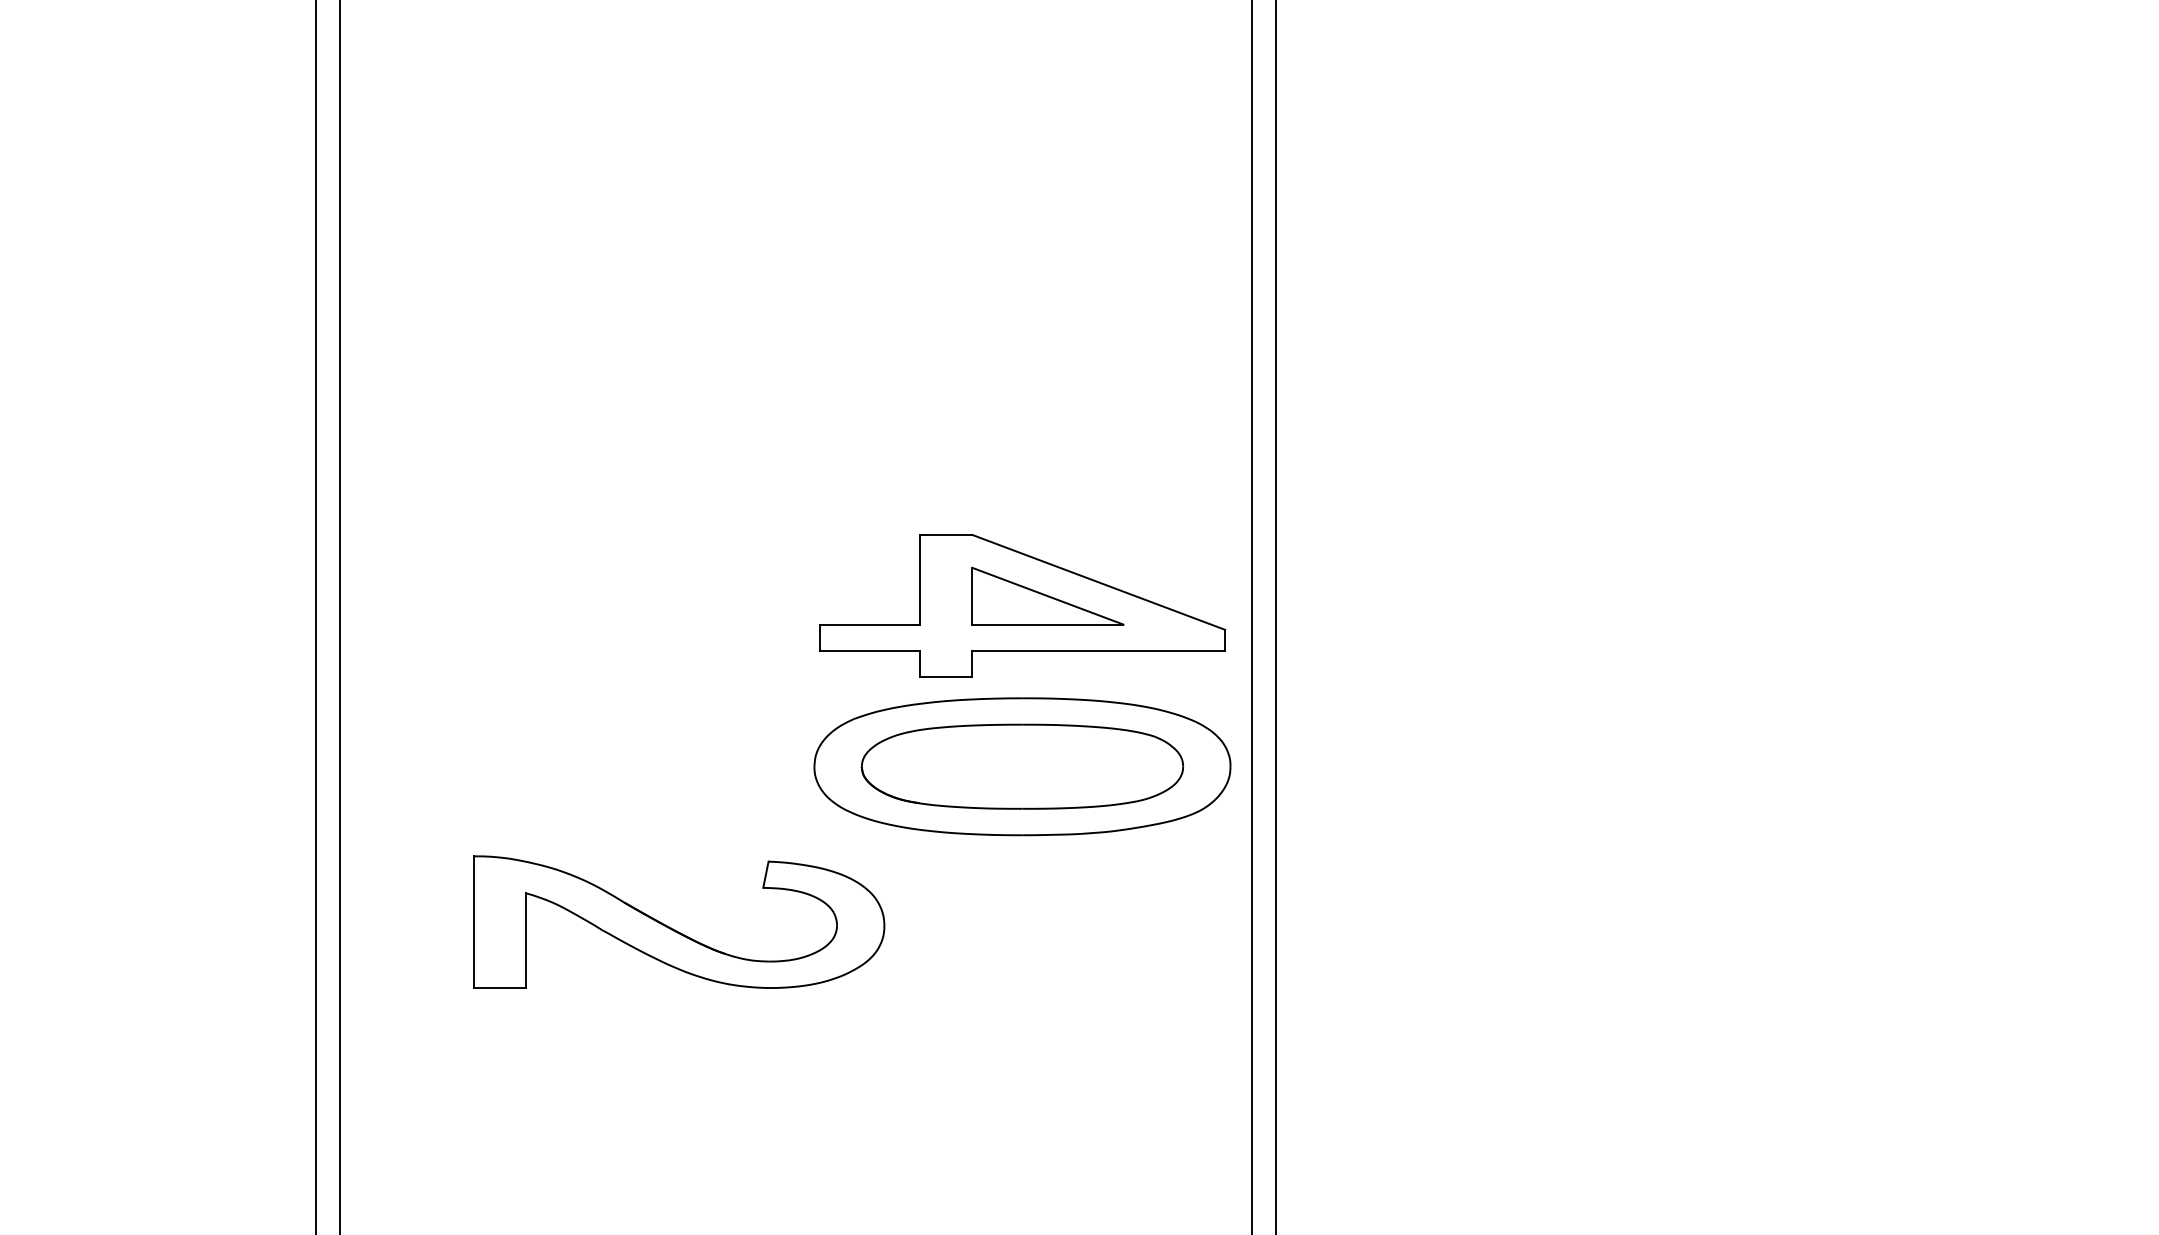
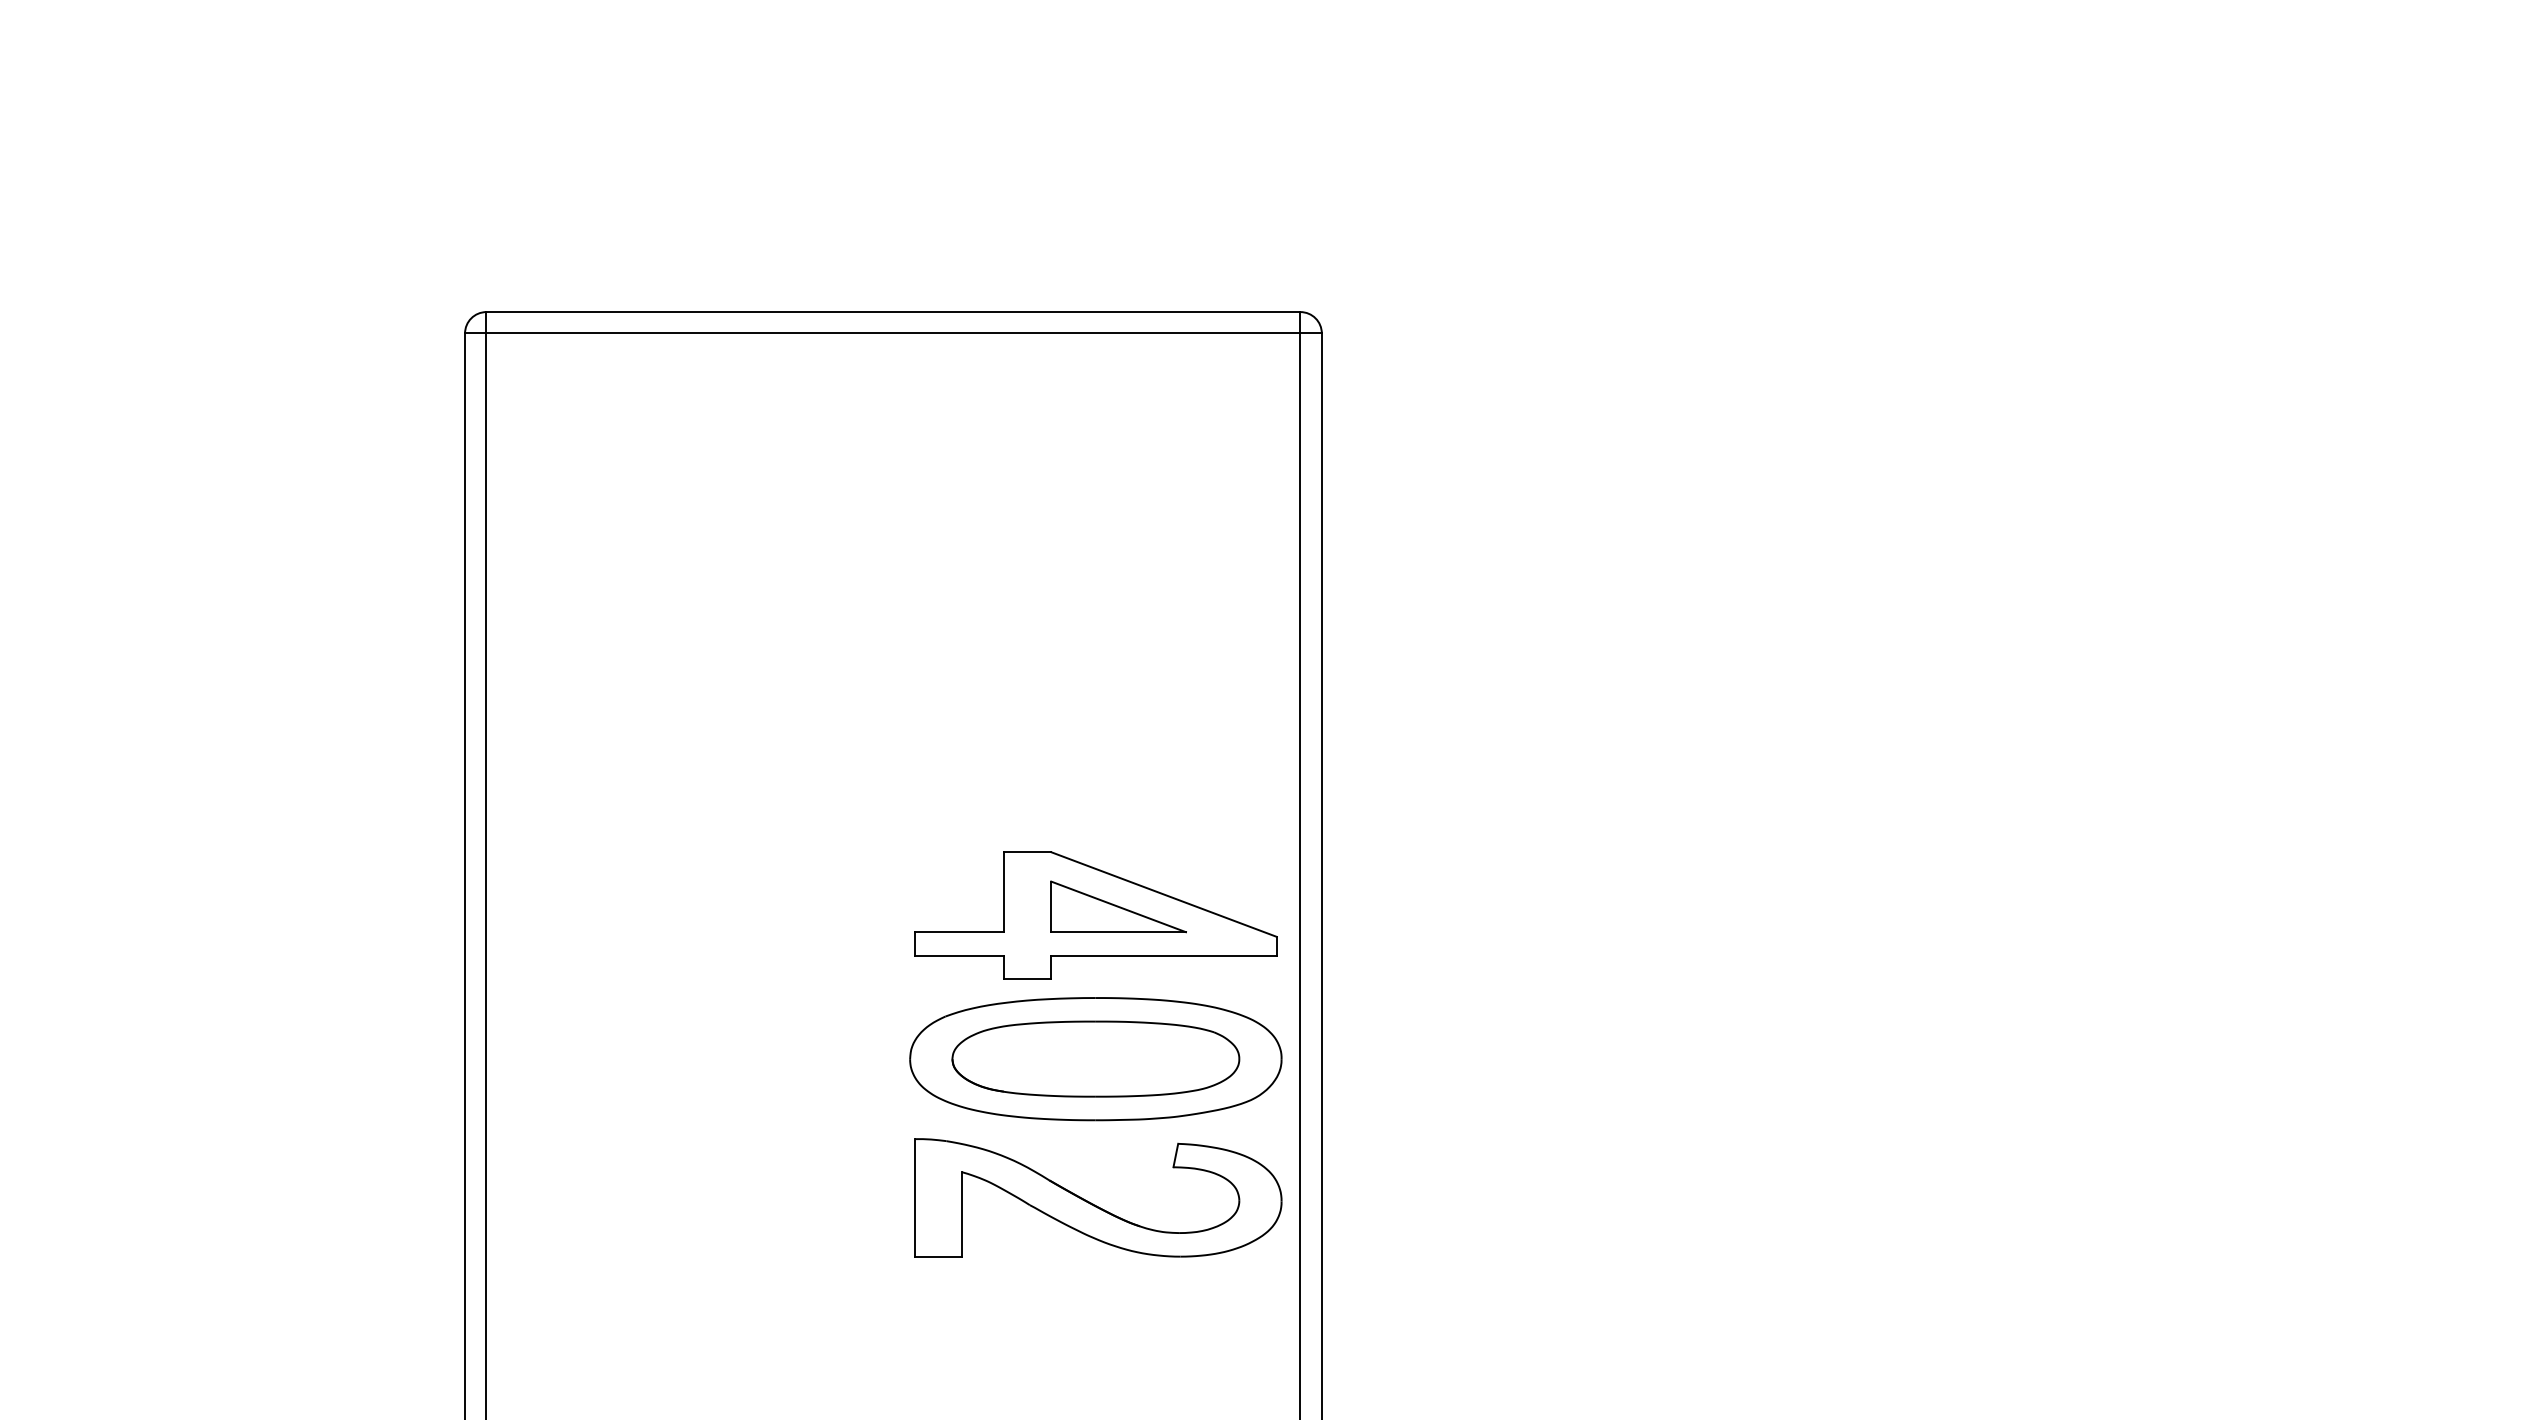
part: (675, 929) -> (1095, 1204), moved

